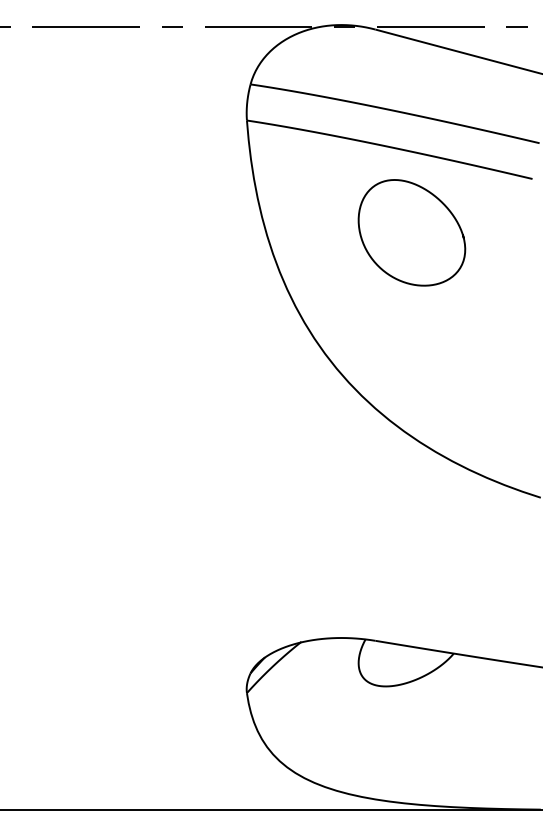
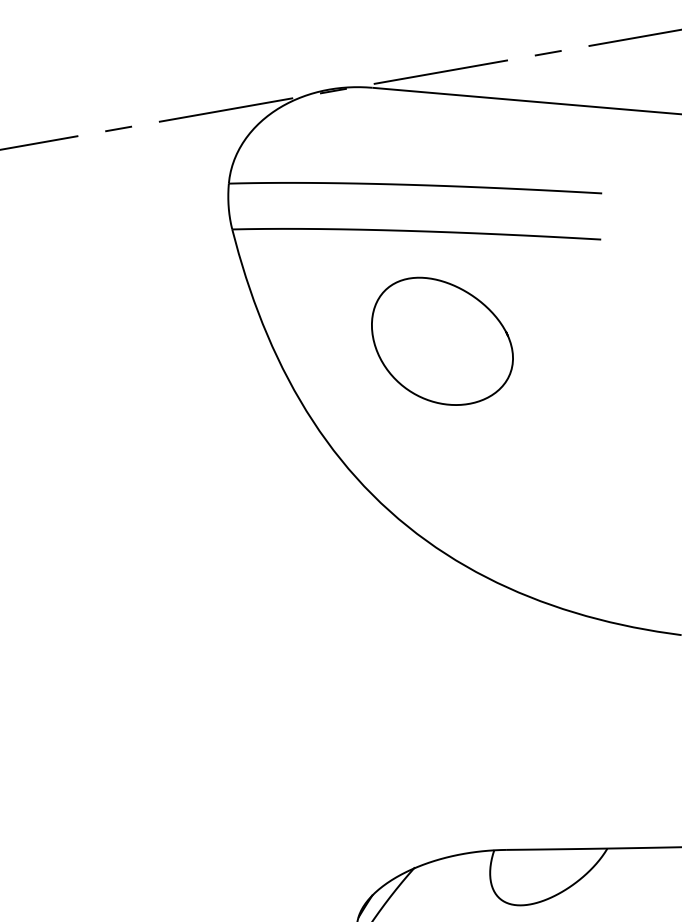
curve: (440, 202) -> (471, 296), moved

